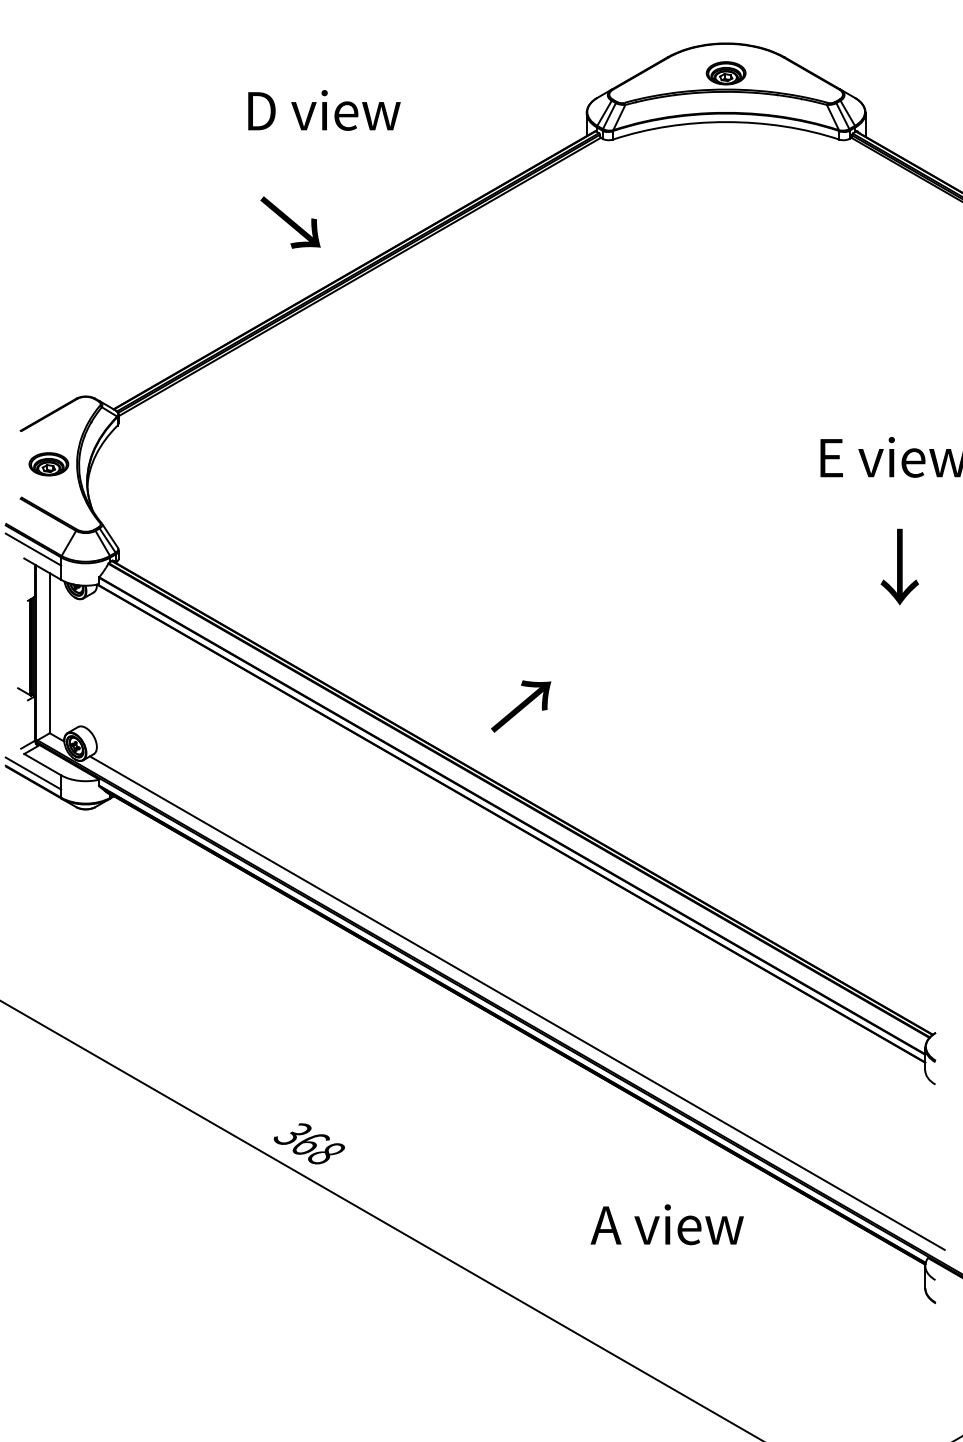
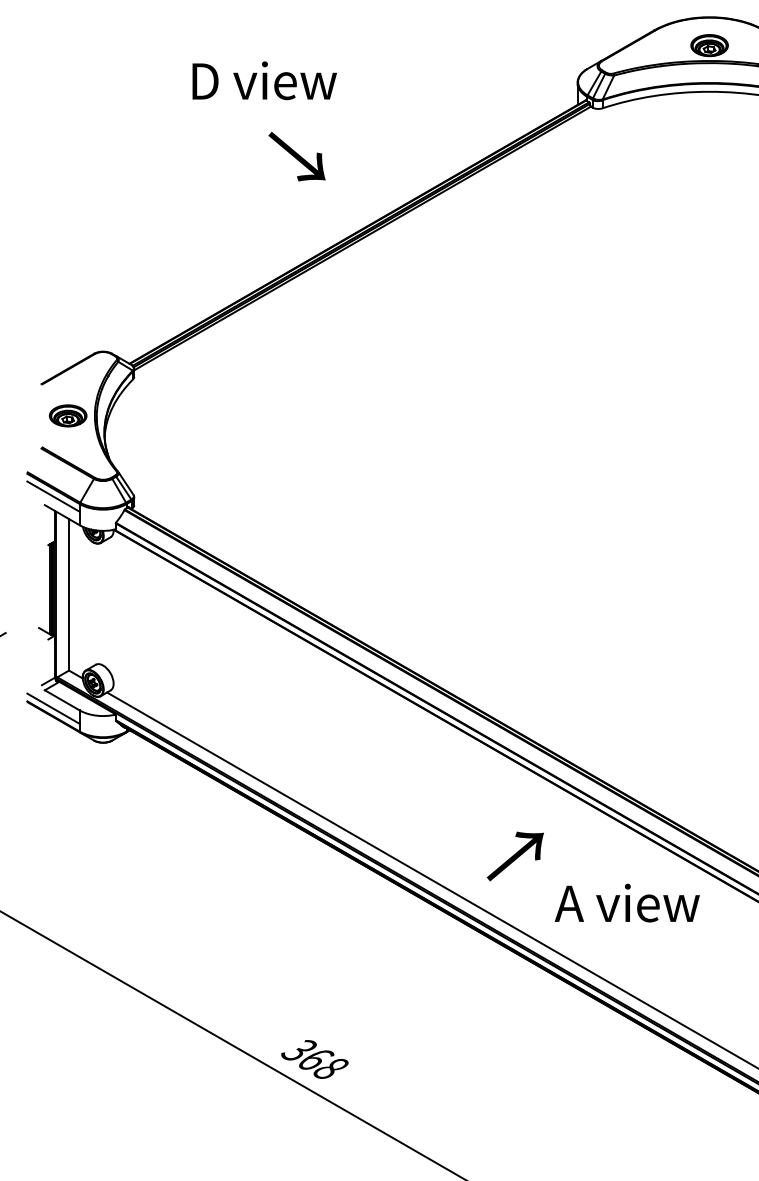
text: (324, 110) -> (264, 80), moved
text: (290, 222) -> (296, 156), moved
text: (521, 706) -> (515, 856), moved
text: (666, 1224) -> (626, 902), moved

